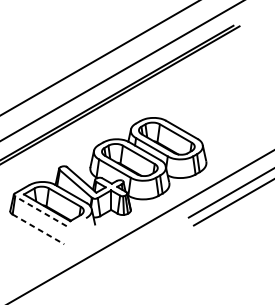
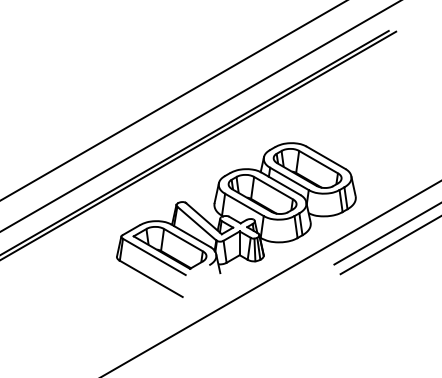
line: (40, 211) -> (153, 256), dashed -> solid
line: (38, 229) -> (151, 279), dashed -> solid

